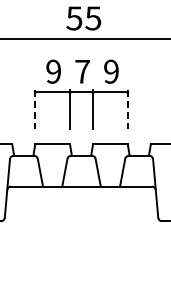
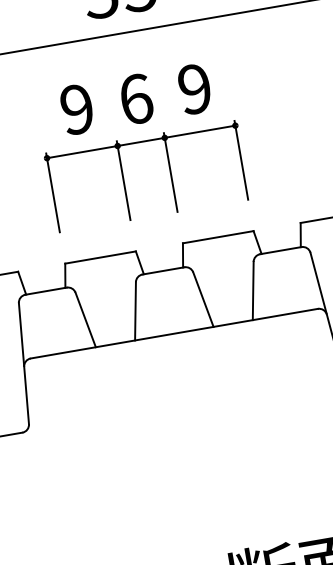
text: (82, 71) -> (135, 98), 7 -> 6
line: (35, 109) -> (53, 192), dashed -> solid
line: (127, 109) -> (240, 160), dashed -> solid

